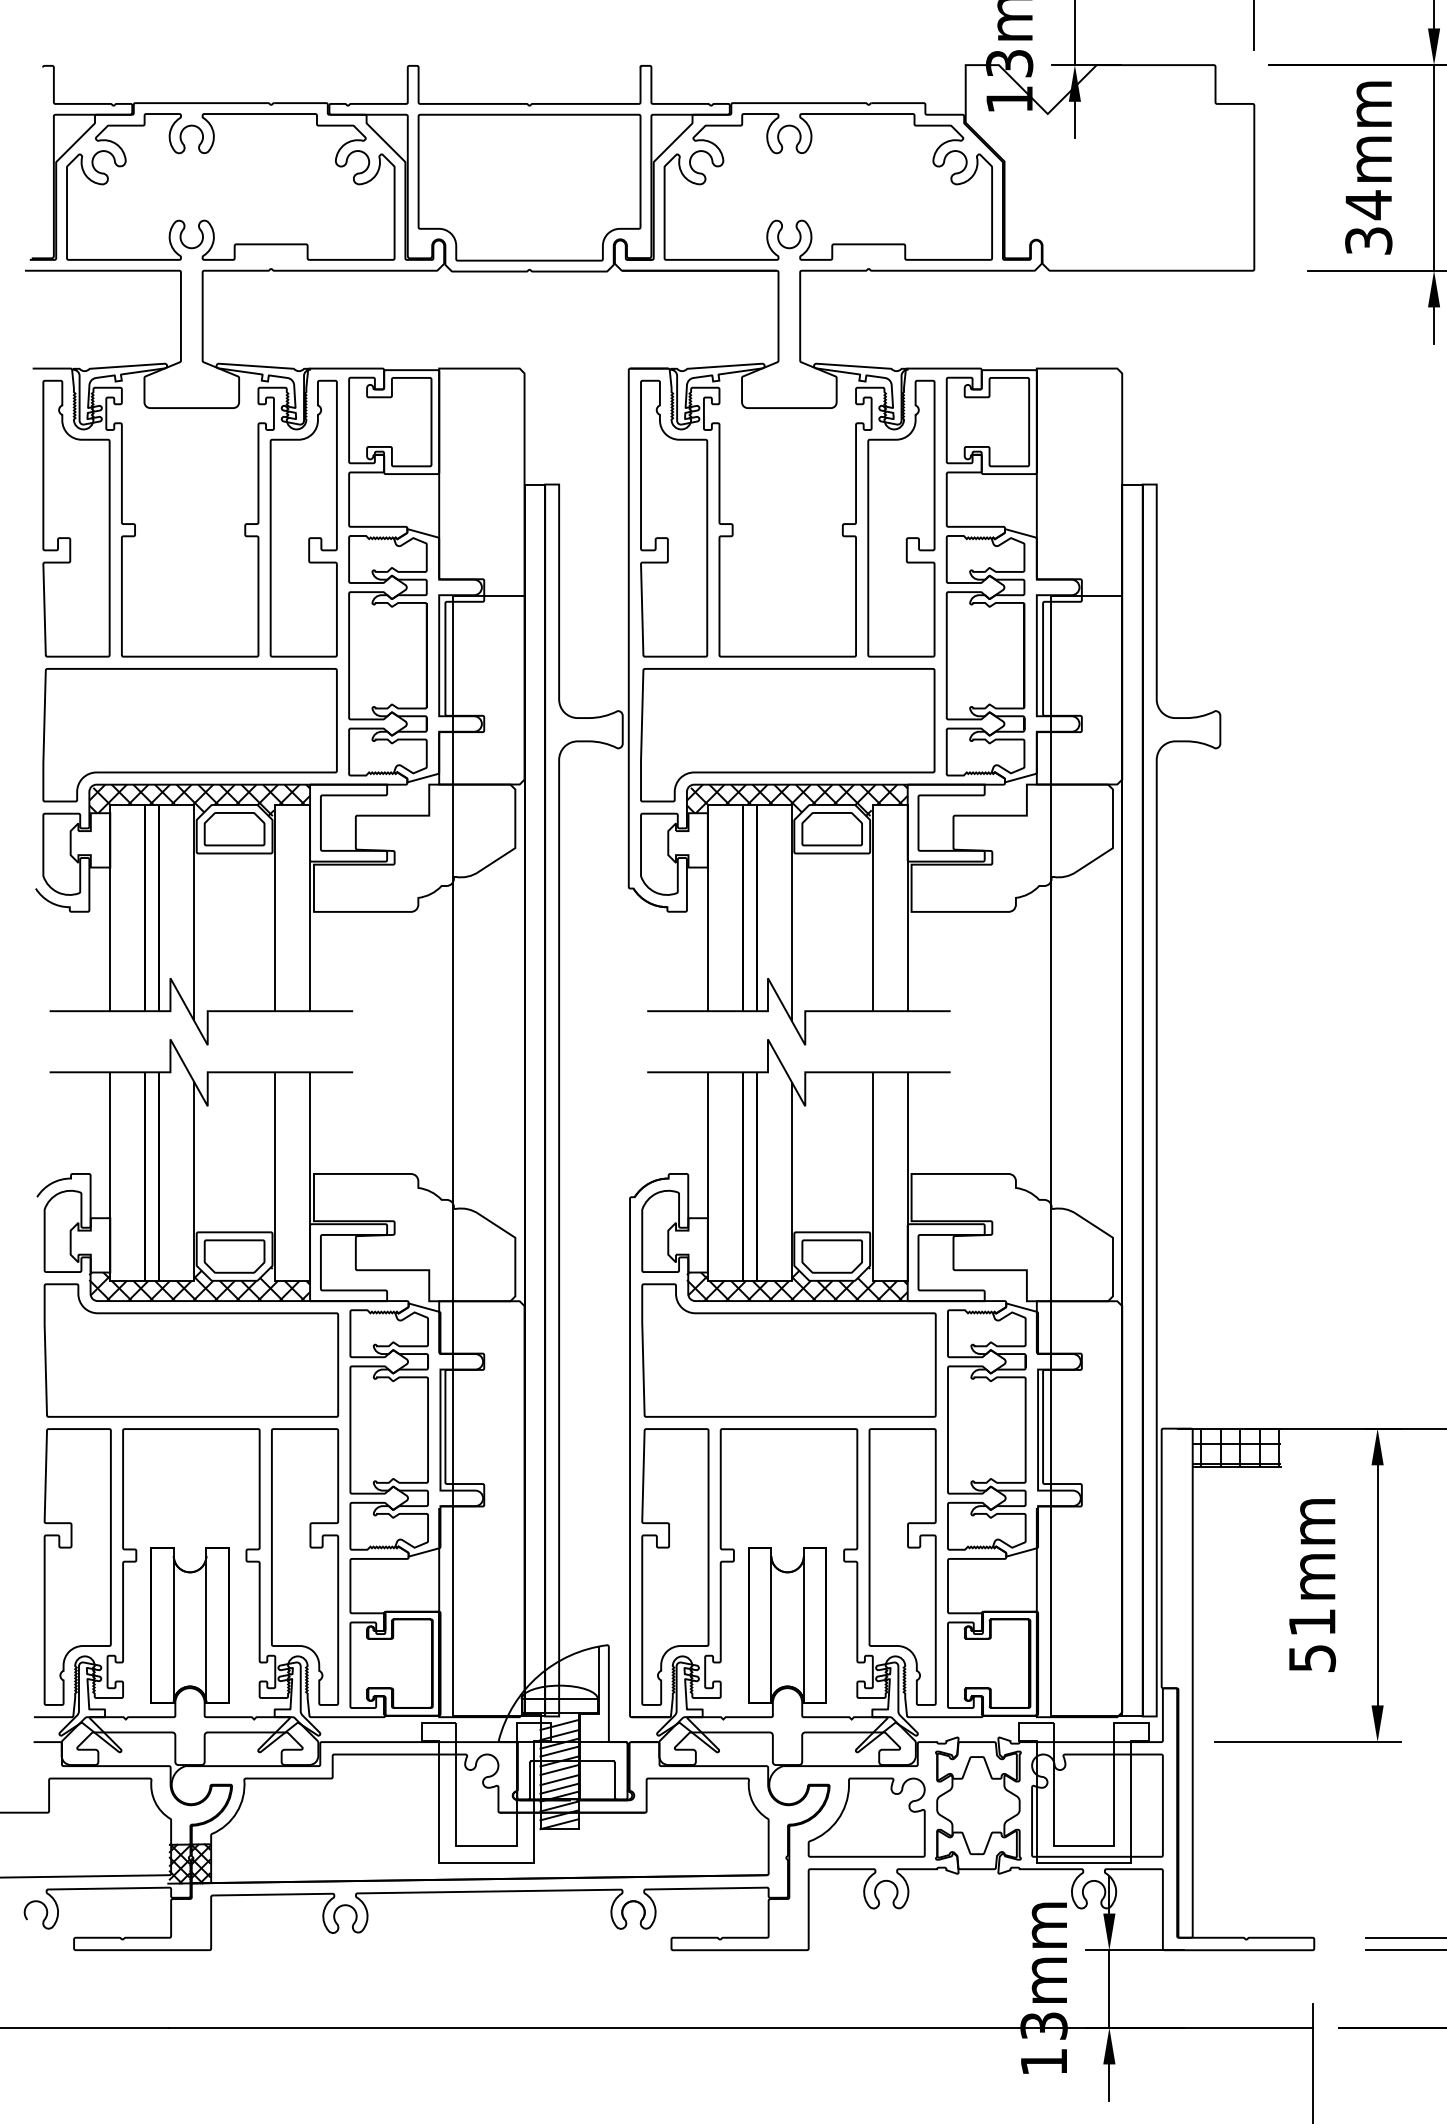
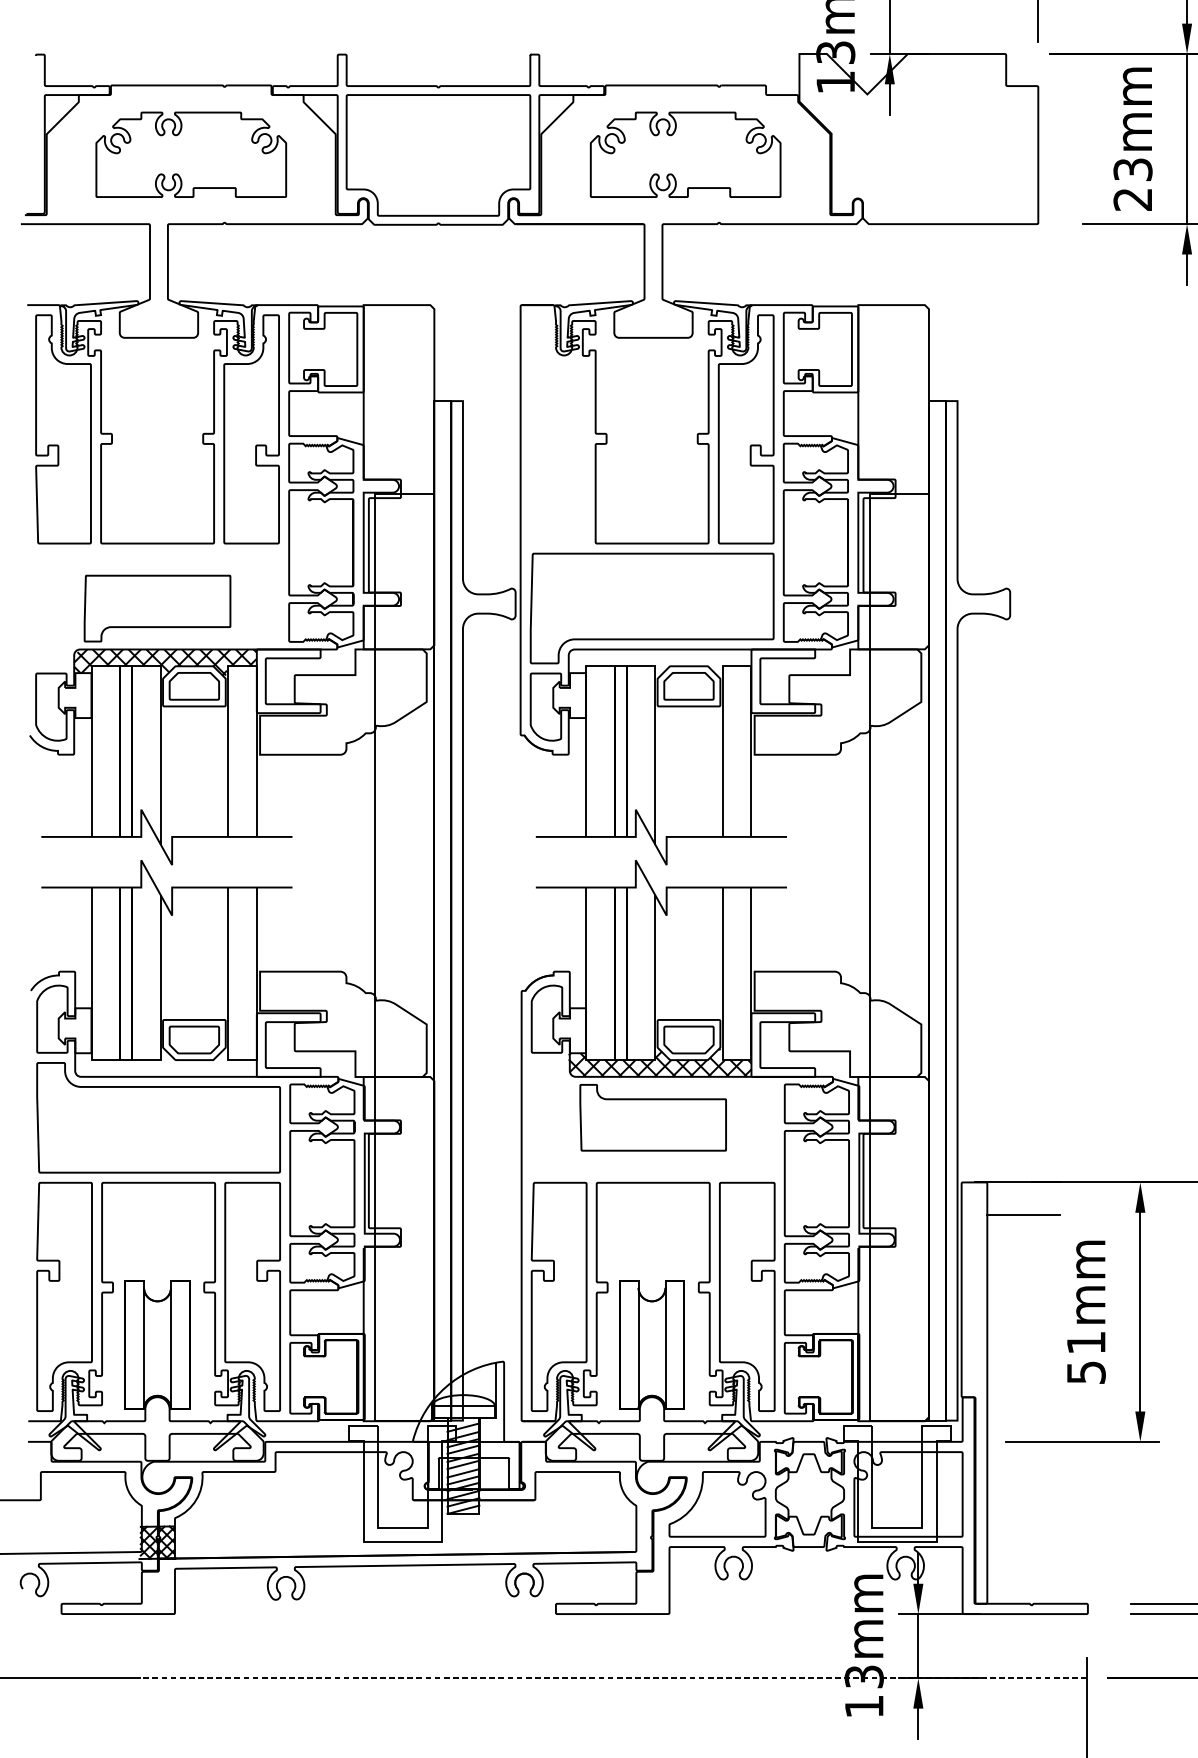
part: (230, 186) -> (190, 154), size x0.7
part: (827, 186) -> (685, 154), size x0.7
text: (1368, 222) -> (1132, 184), 34mm -> 23mm
part: (674, 518) -> (558, 429), removed
part: (189, 735) -> (157, 608), size x0.6
hatch: (796, 800) -> (659, 662), removed
hatch: (199, 1284) -> (165, 1063), removed
part: (788, 1350) -> (652, 1117), size x0.6
hatch: (1236, 1447) -> (1023, 1198), removed
line: (740, 2027) -> (613, 1678), solid -> dashed

